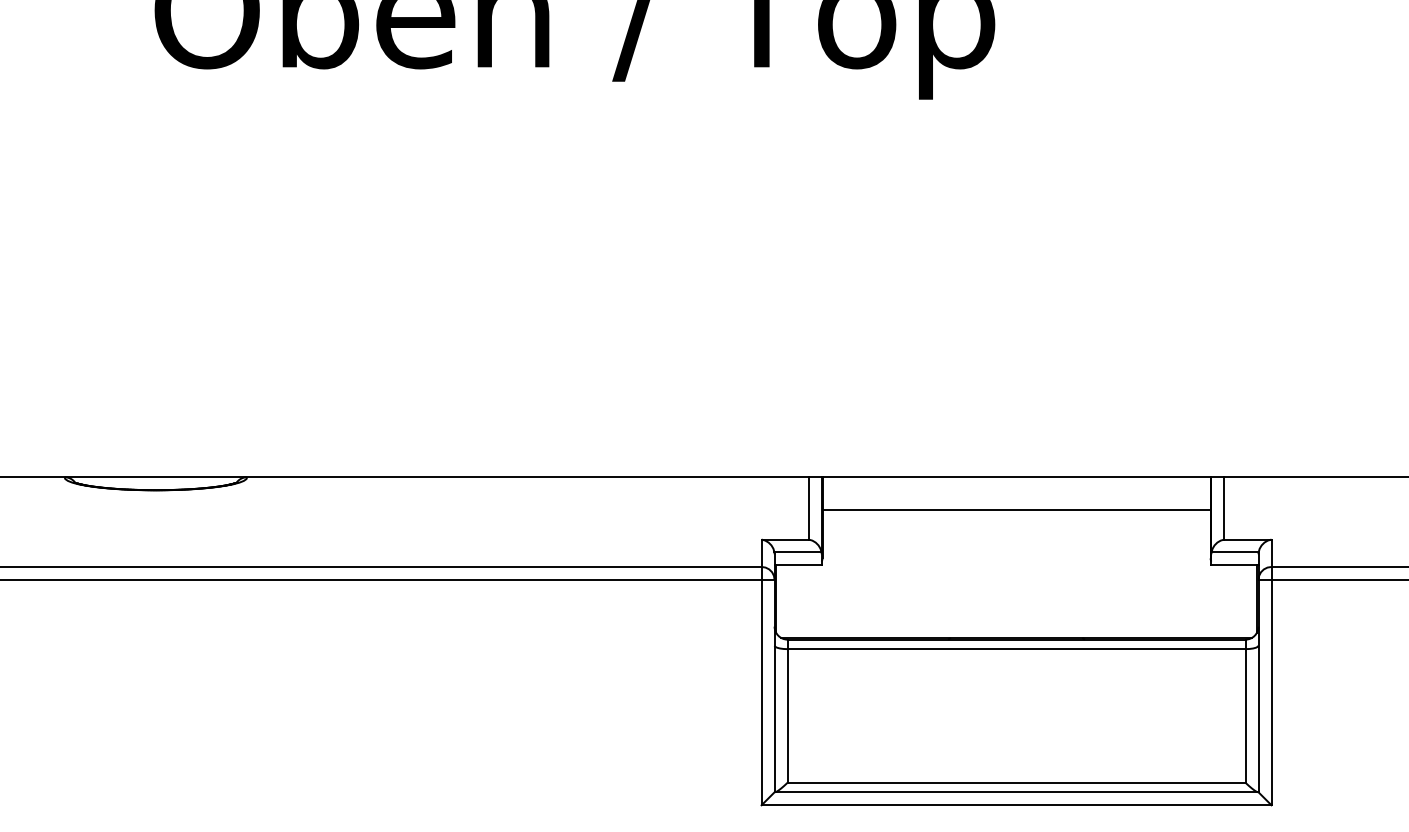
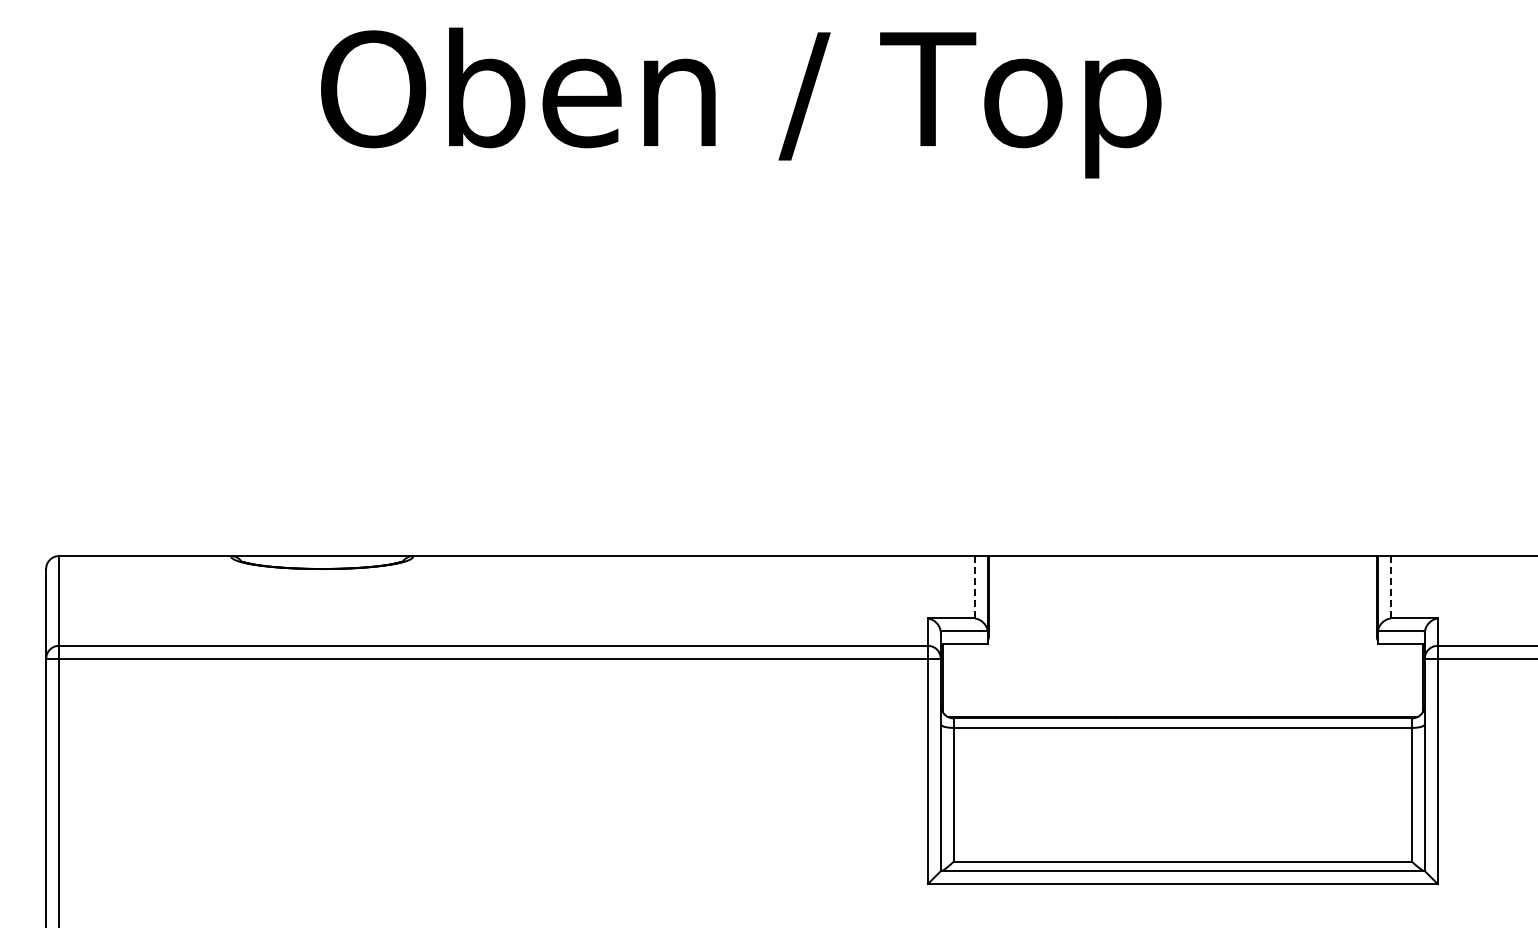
line: (808, 507) -> (974, 586), solid -> dashed
line: (1224, 508) -> (1390, 587), solid -> dashed
line: (1016, 509) -> (1182, 588), removed

